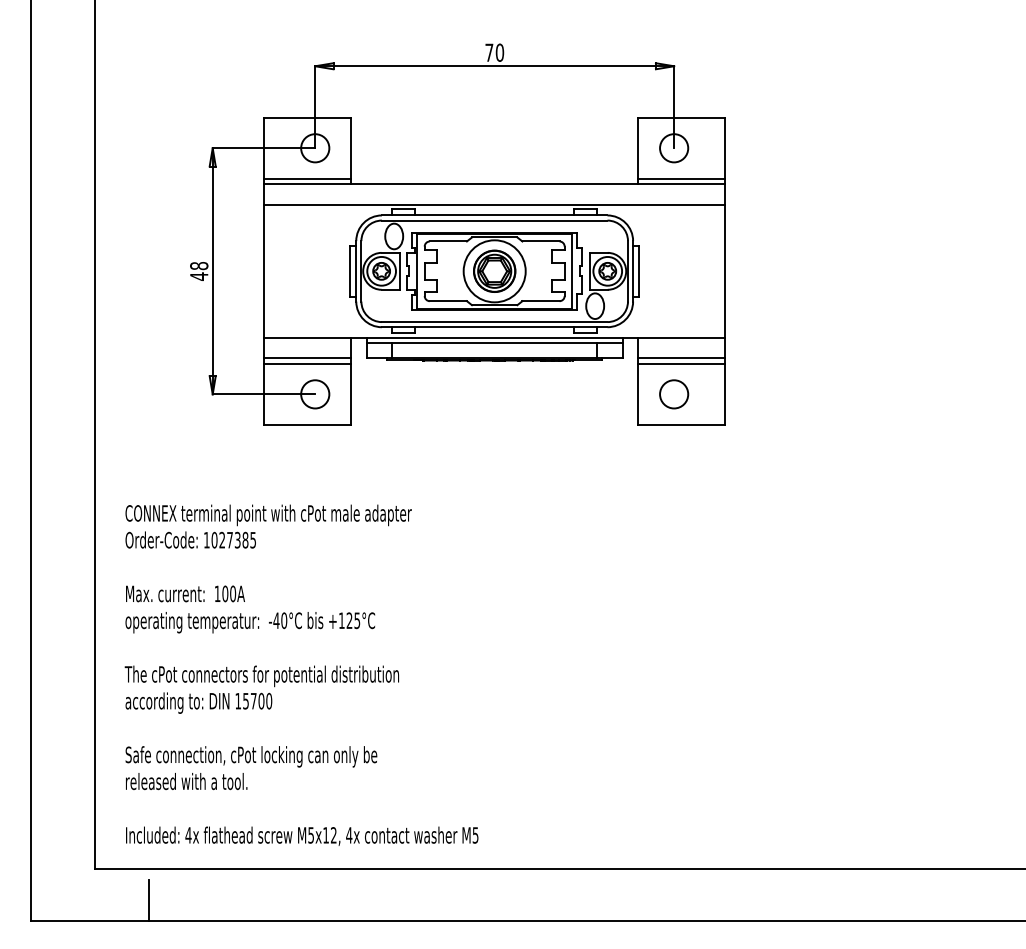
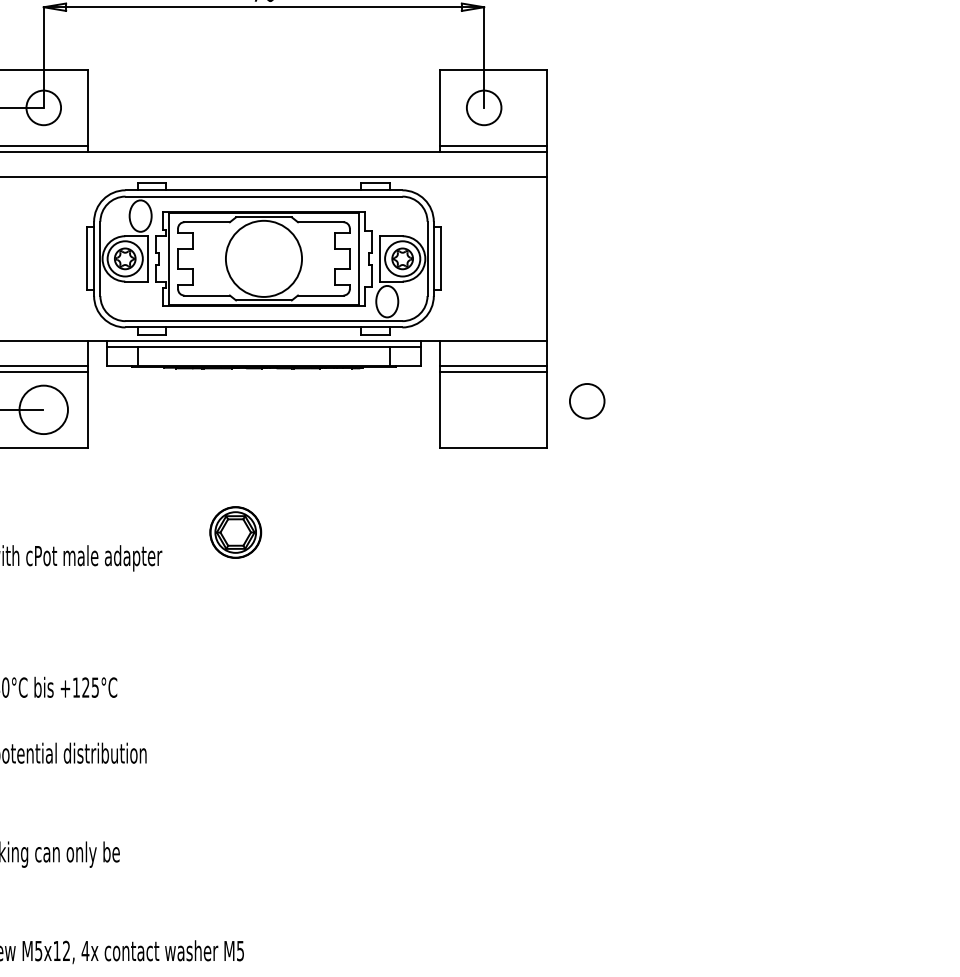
part: (494, 270) -> (235, 531), moved
circle: (315, 394) -> (44, 410), size x1.4
circle: (674, 394) -> (587, 401), moved

